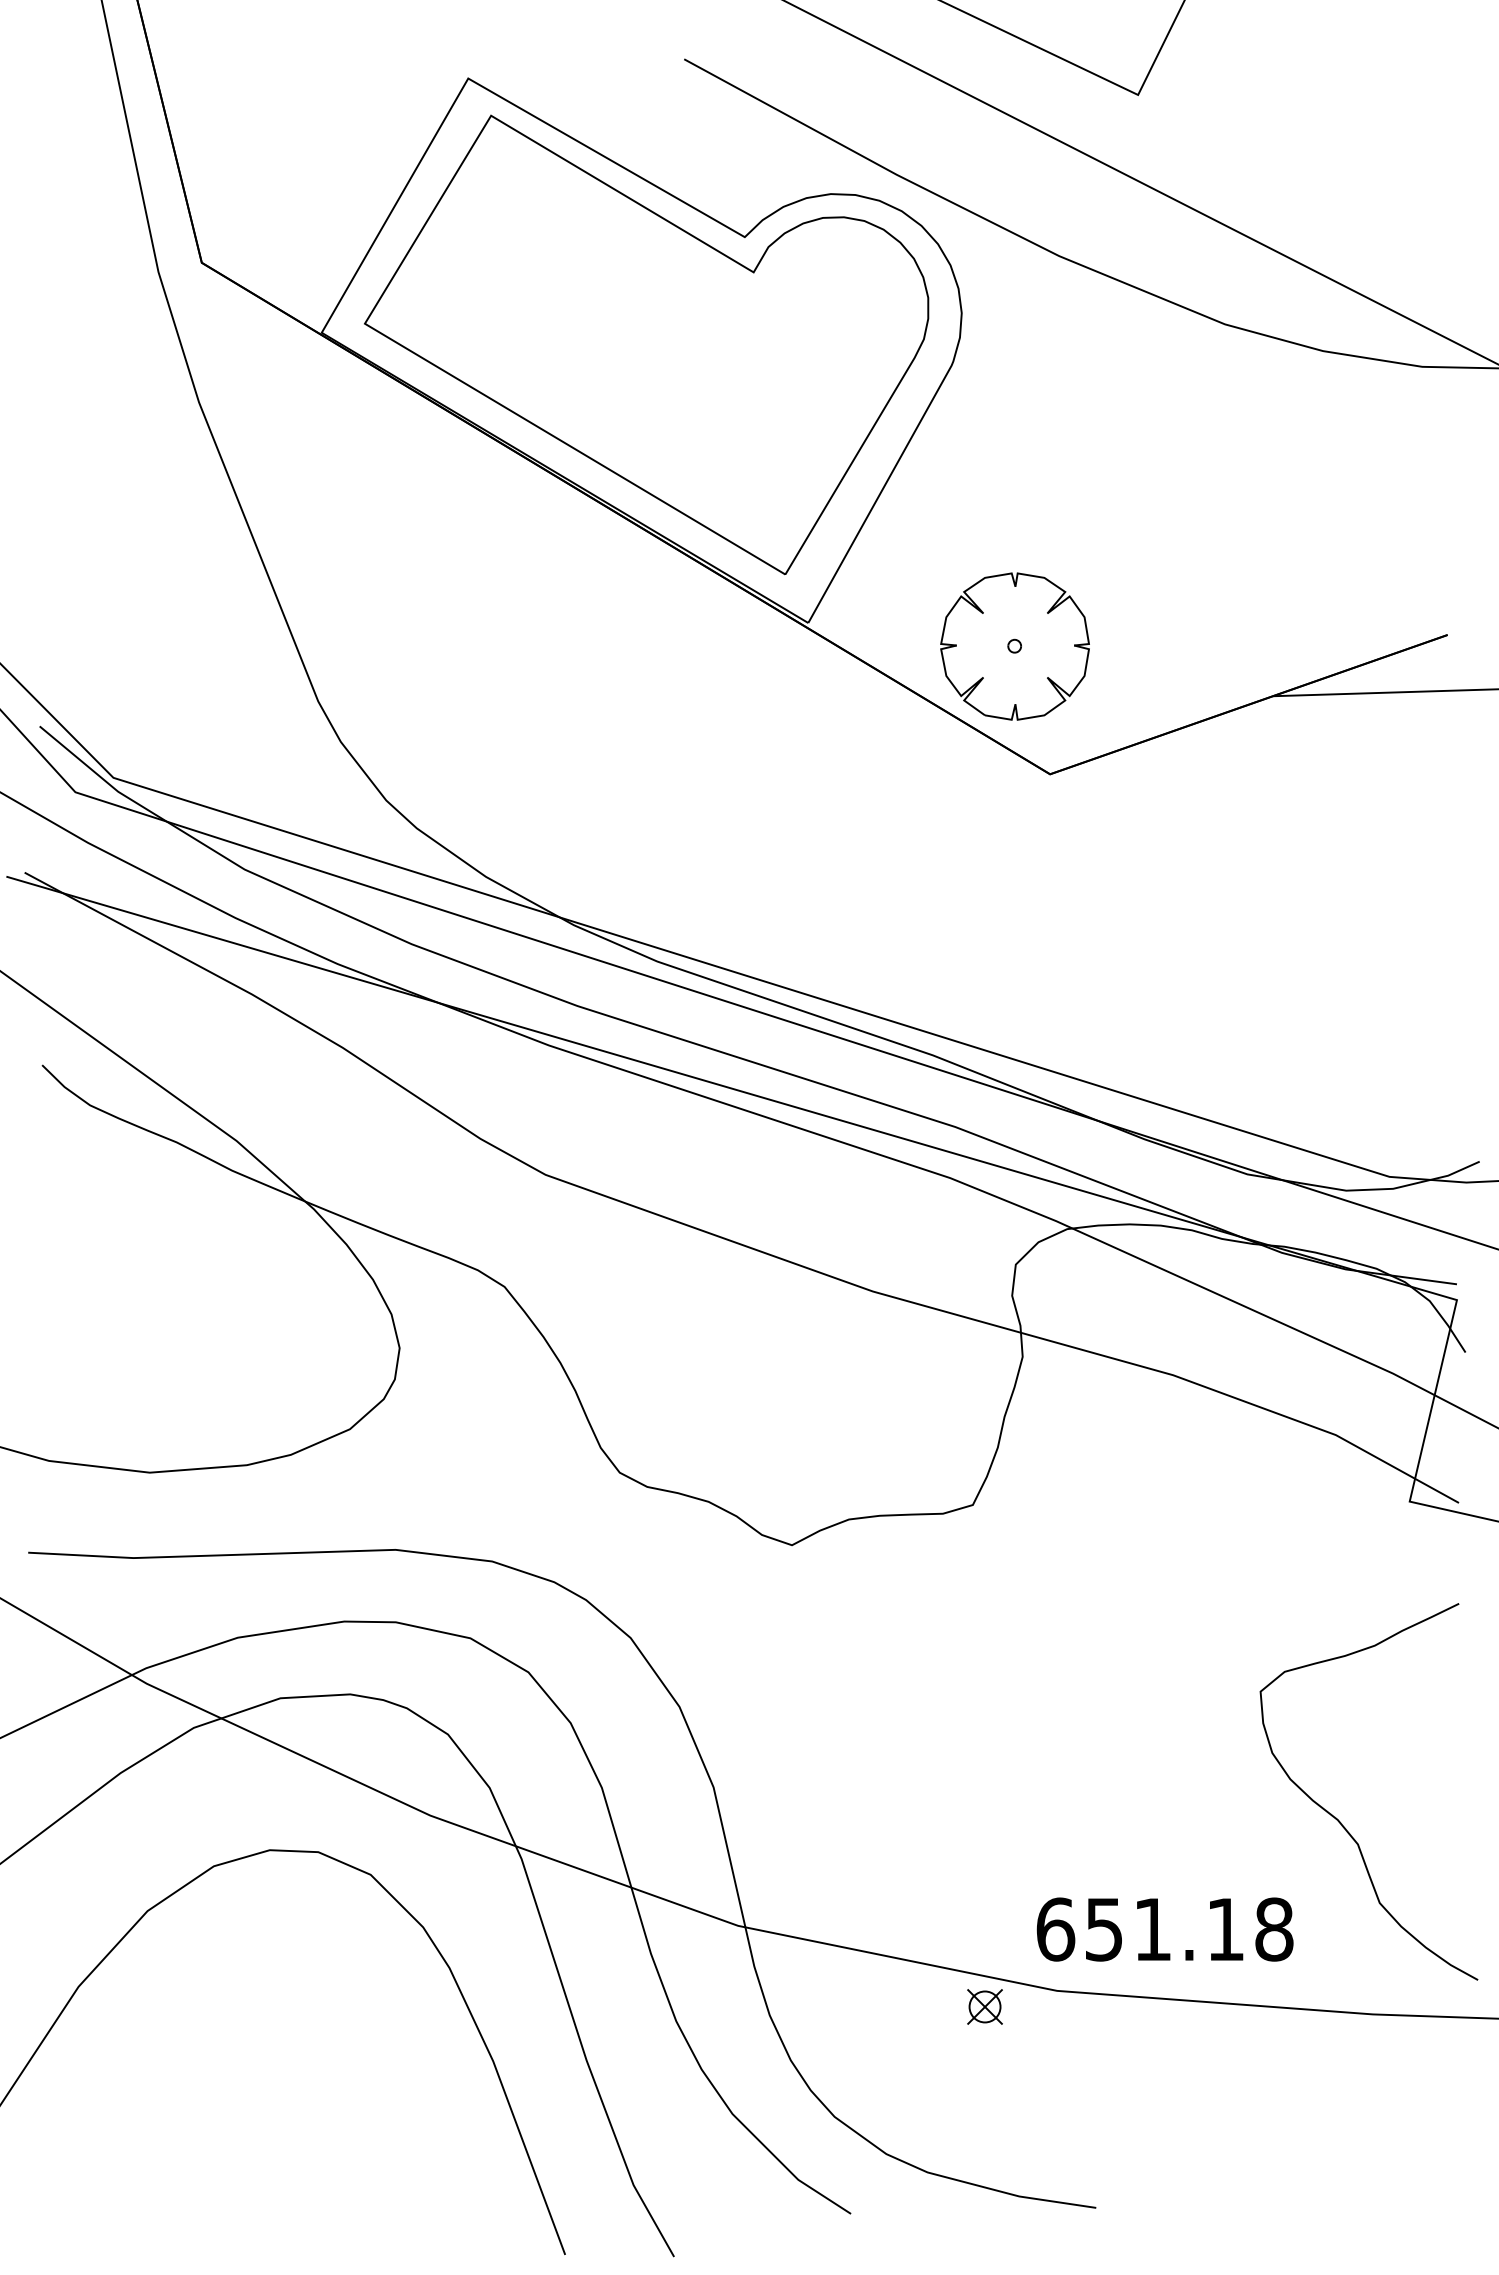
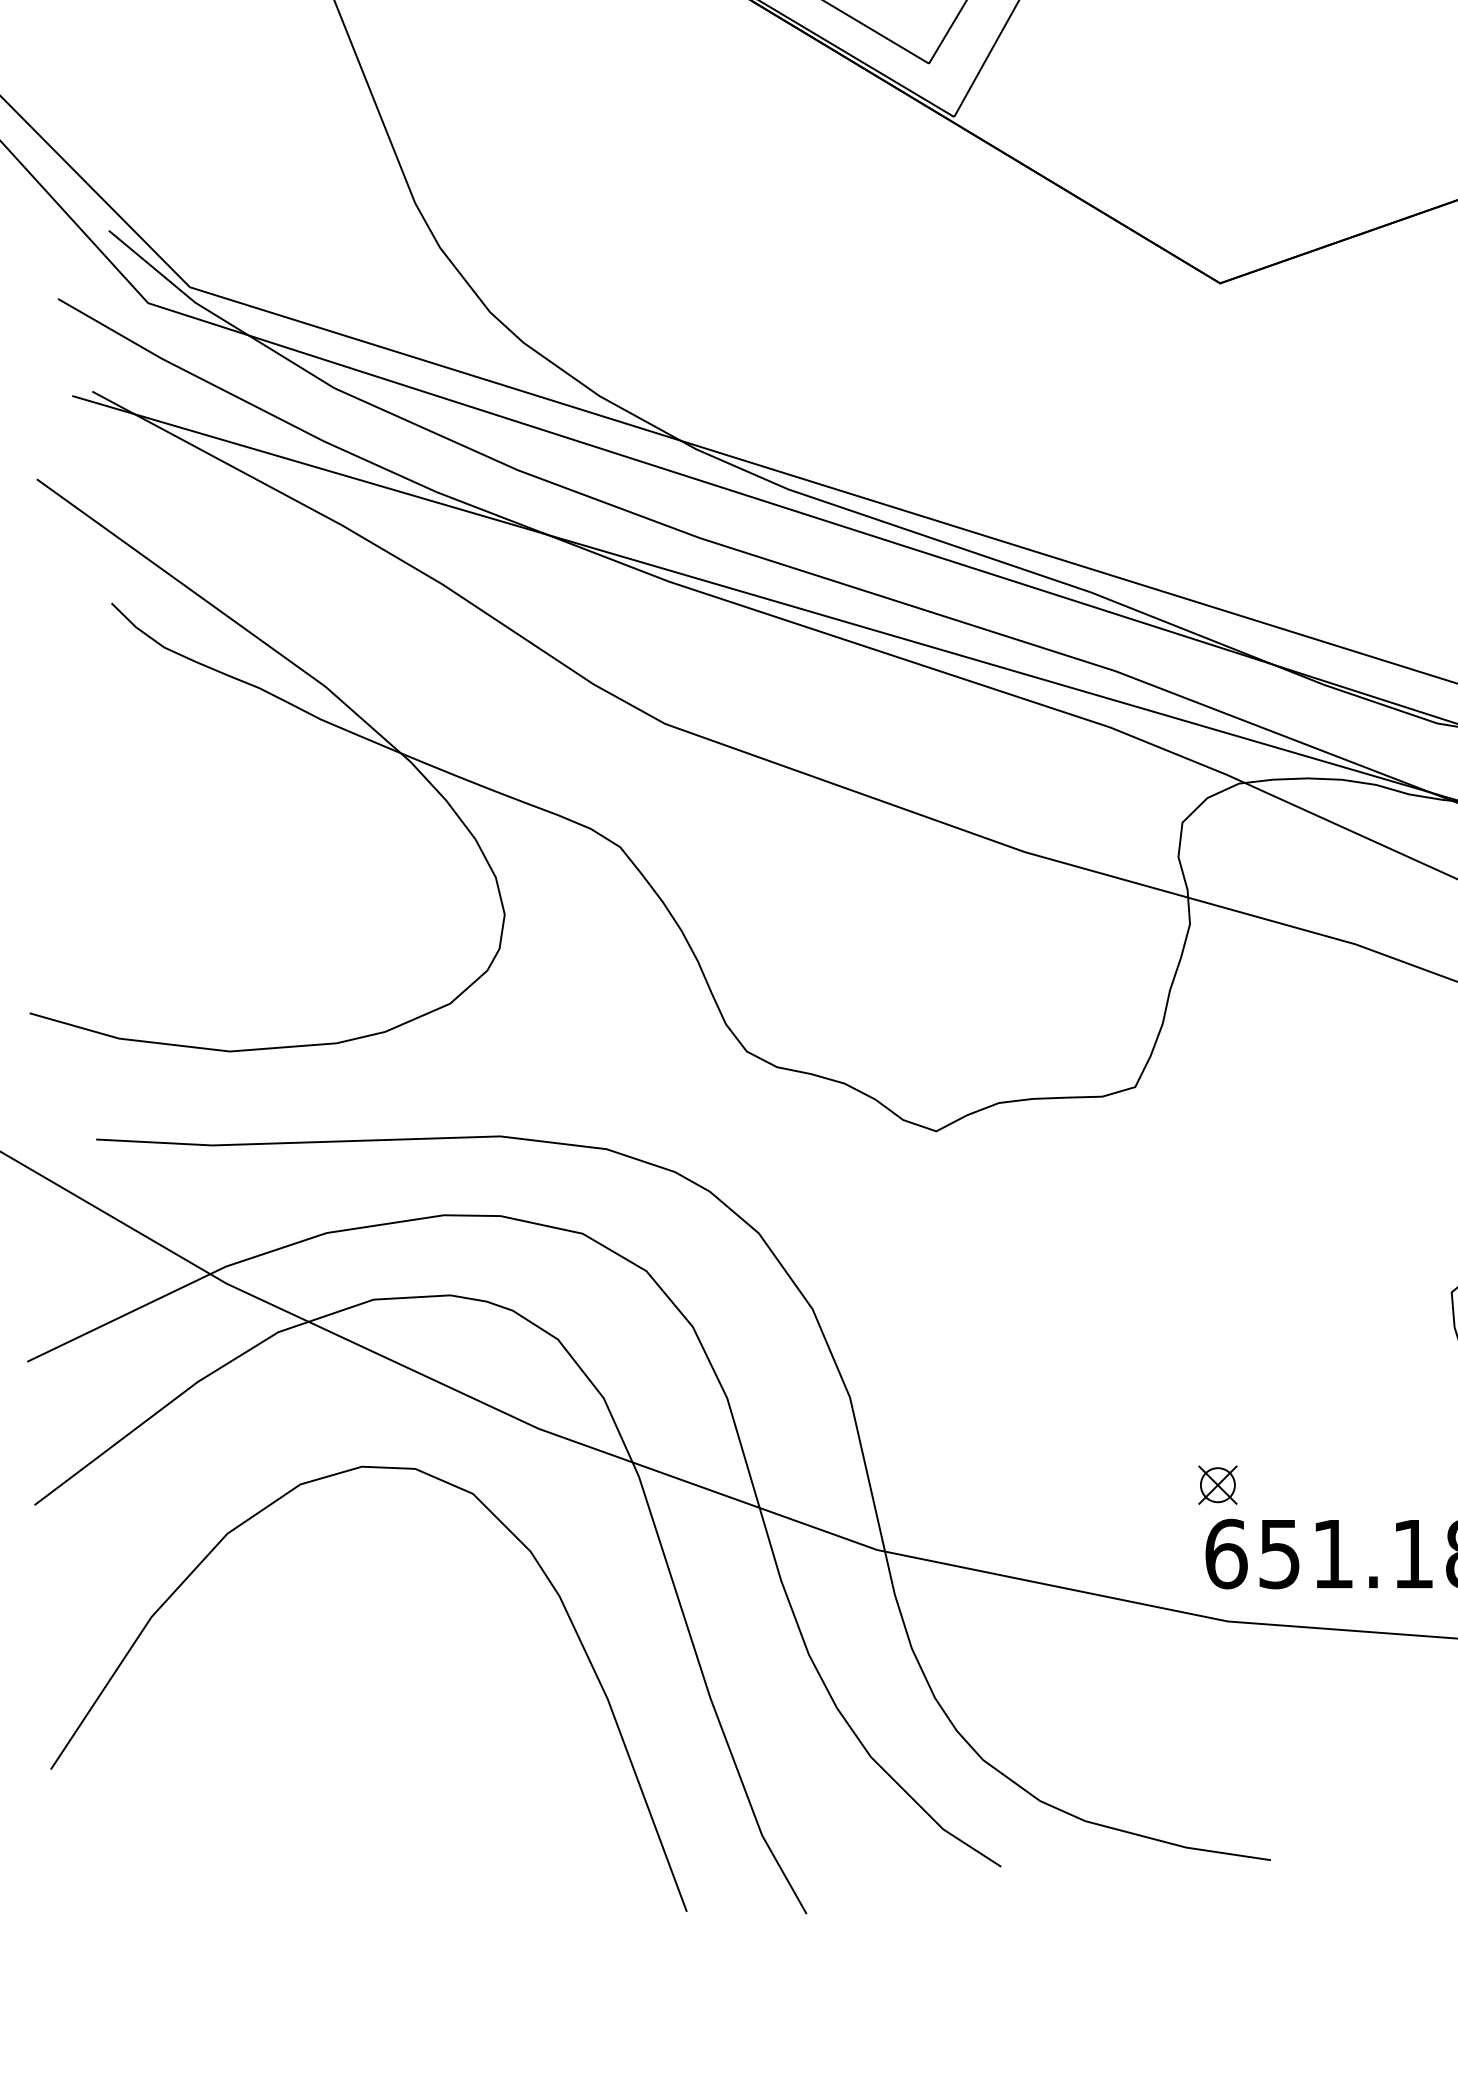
part: (1014, 646) -> (1181, 142), removed
part: (984, 2006) -> (1217, 1484), moved

